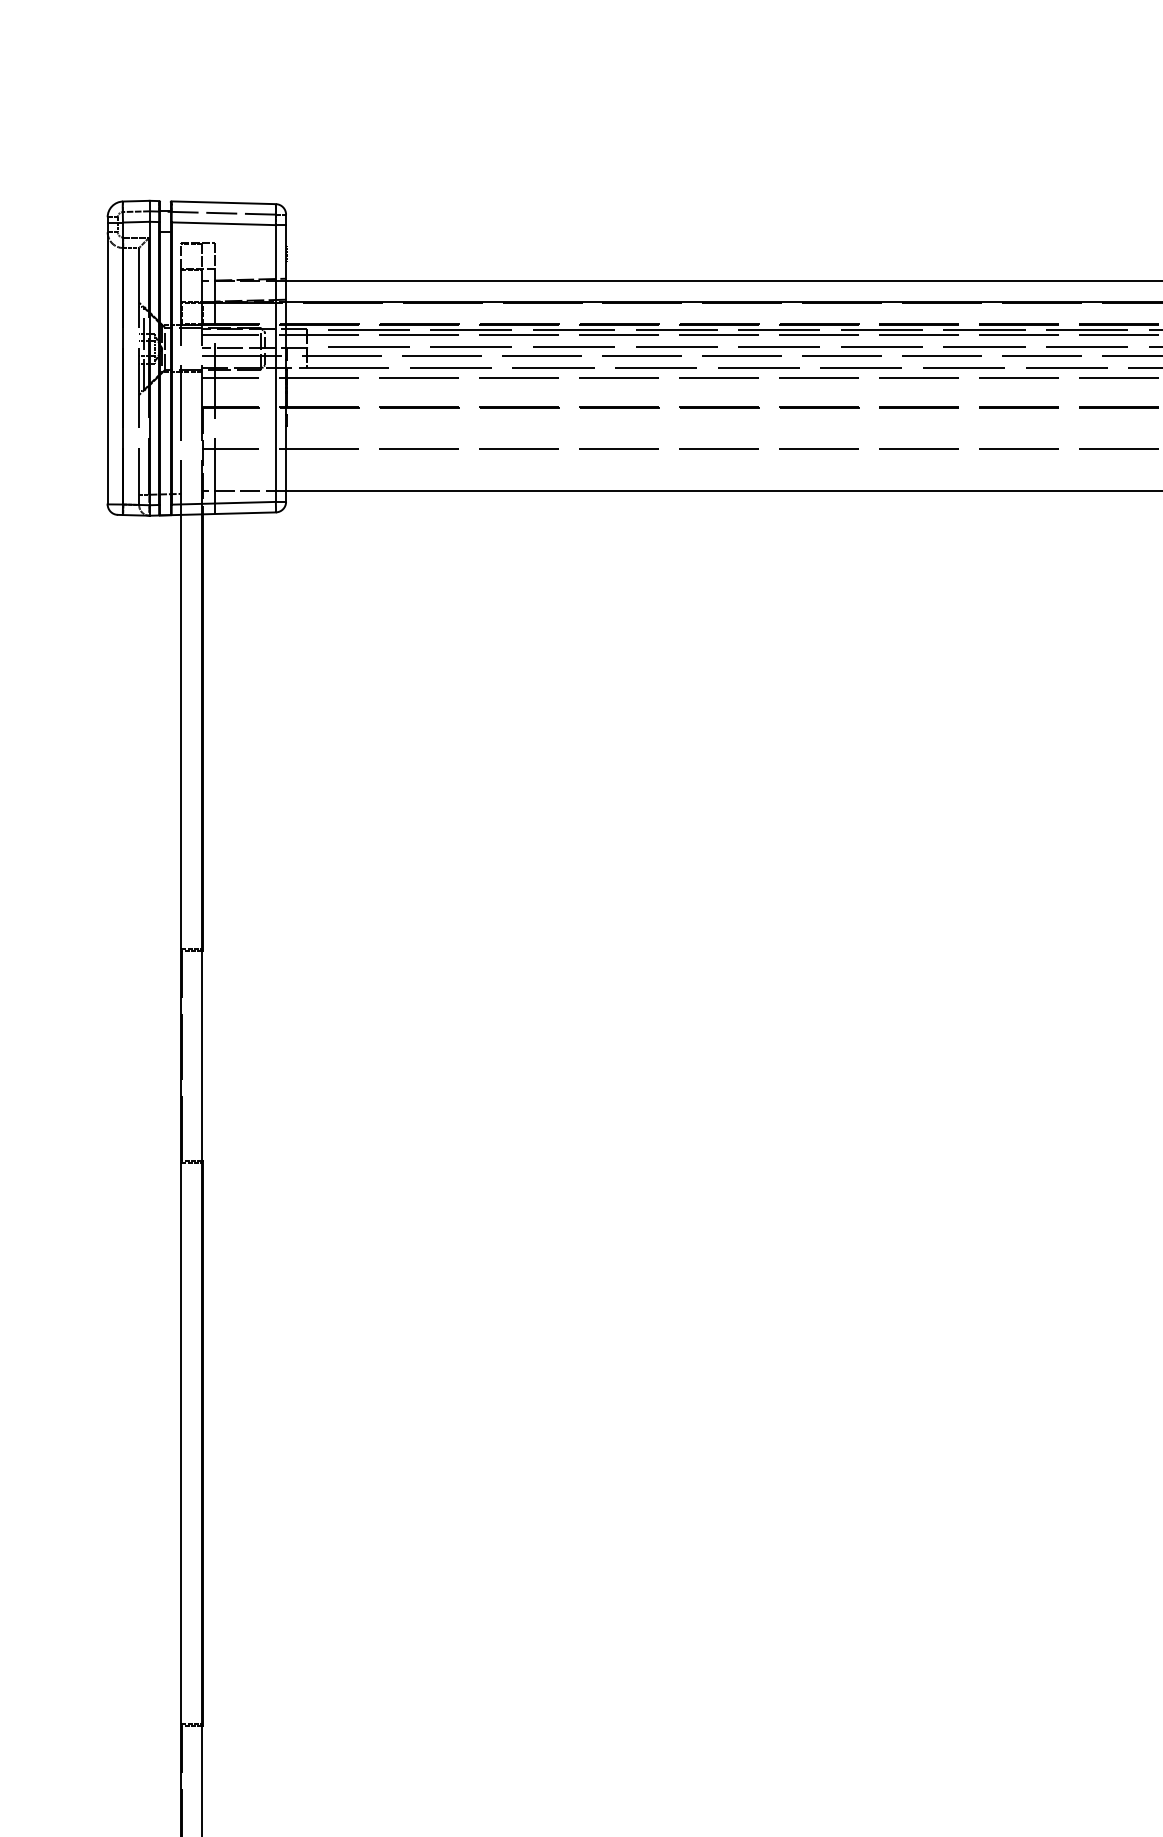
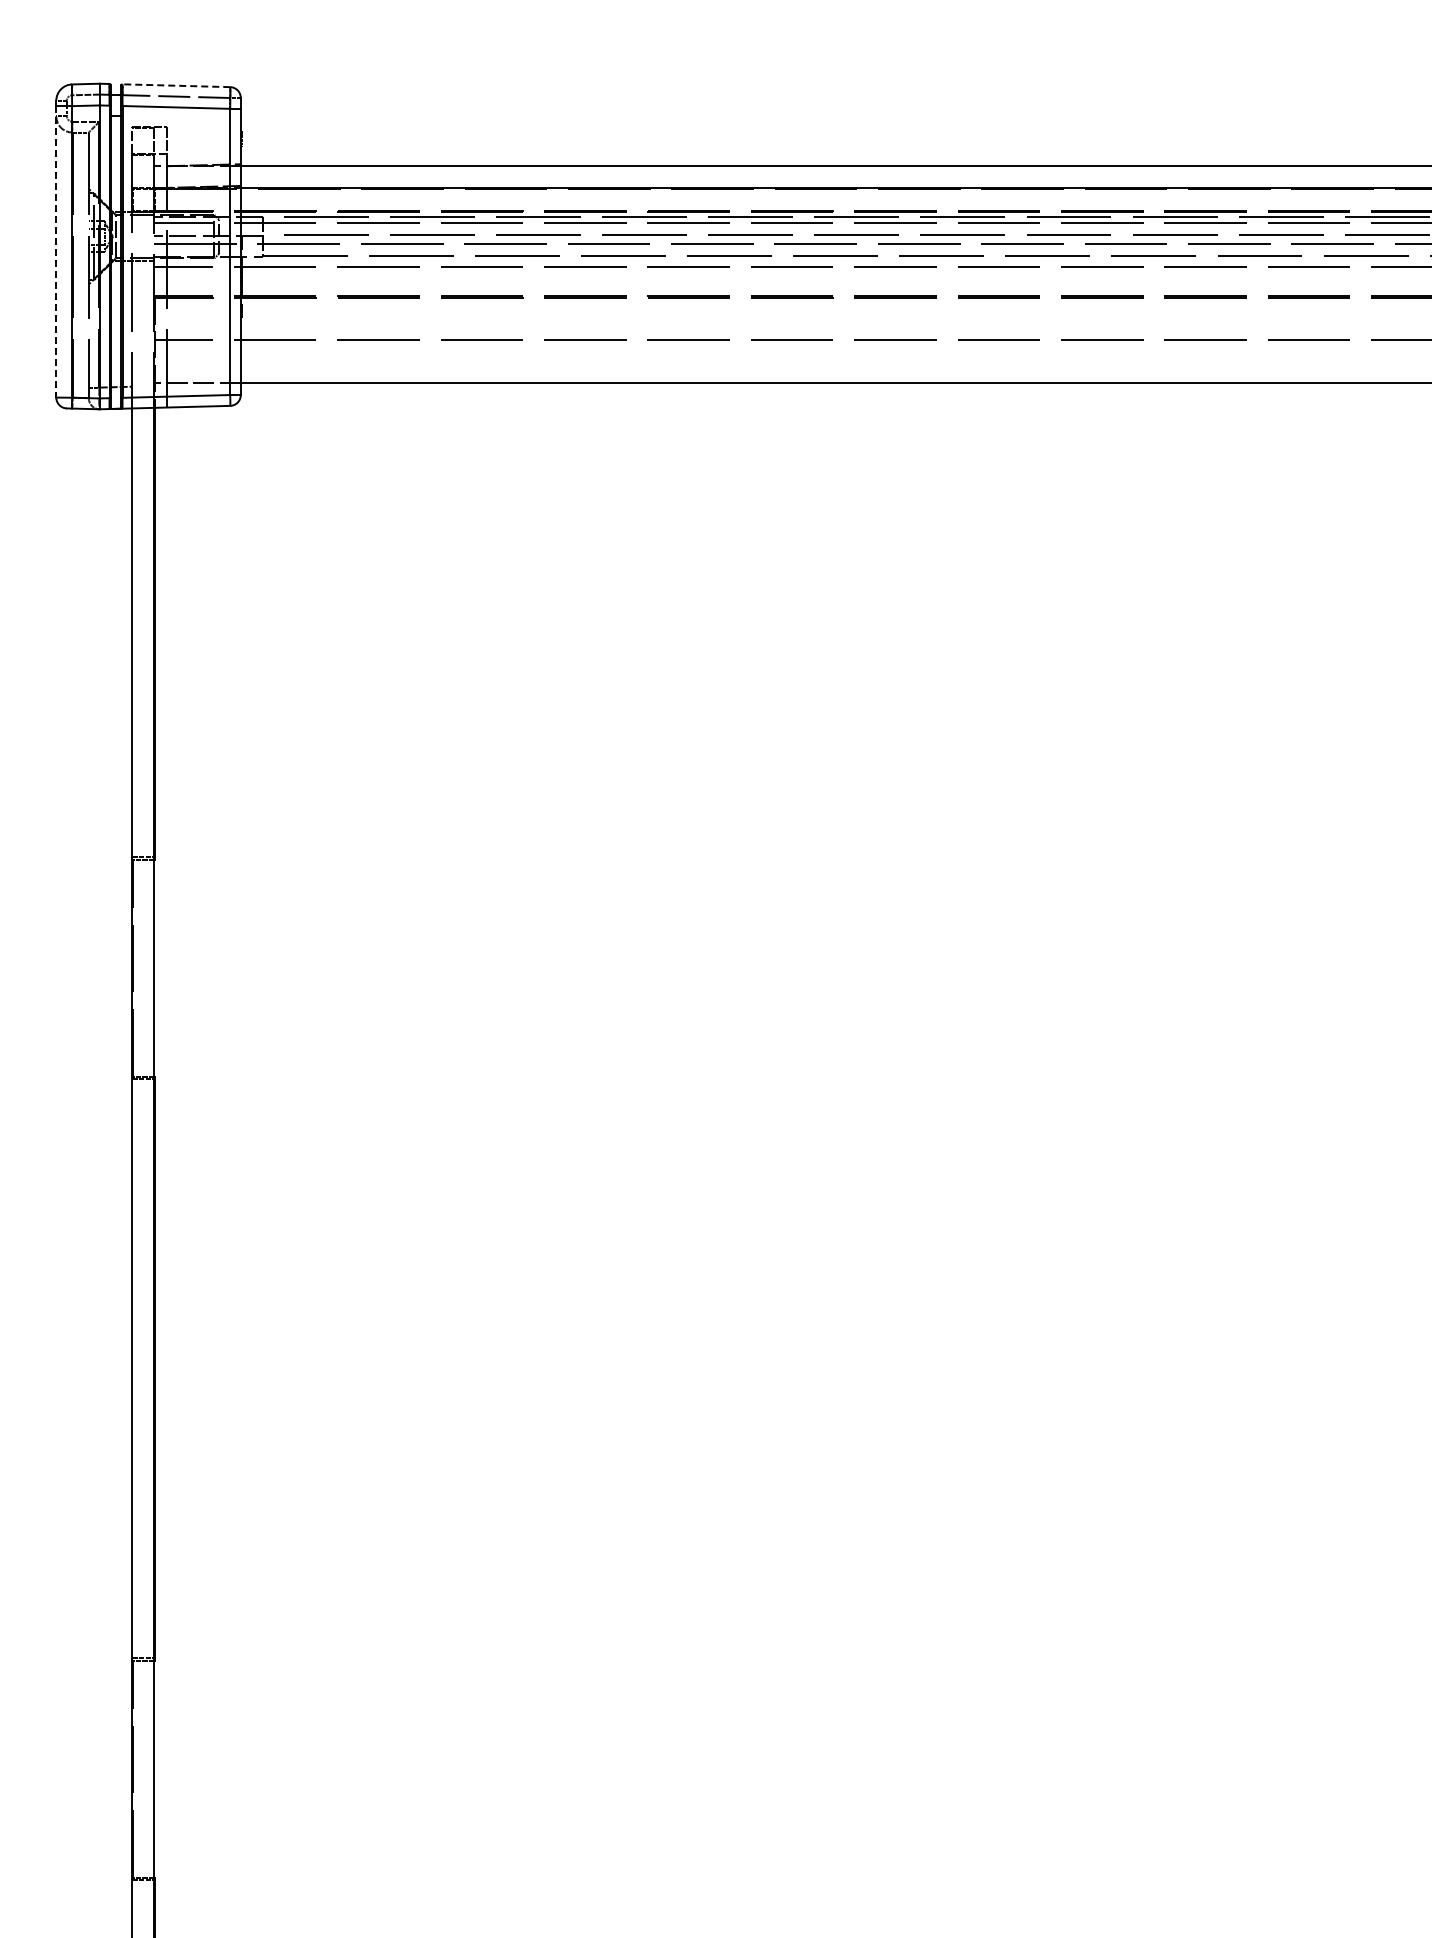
line: (223, 202) -> (176, 85), solid -> dashed
line: (107, 363) -> (56, 251), solid -> dashed

